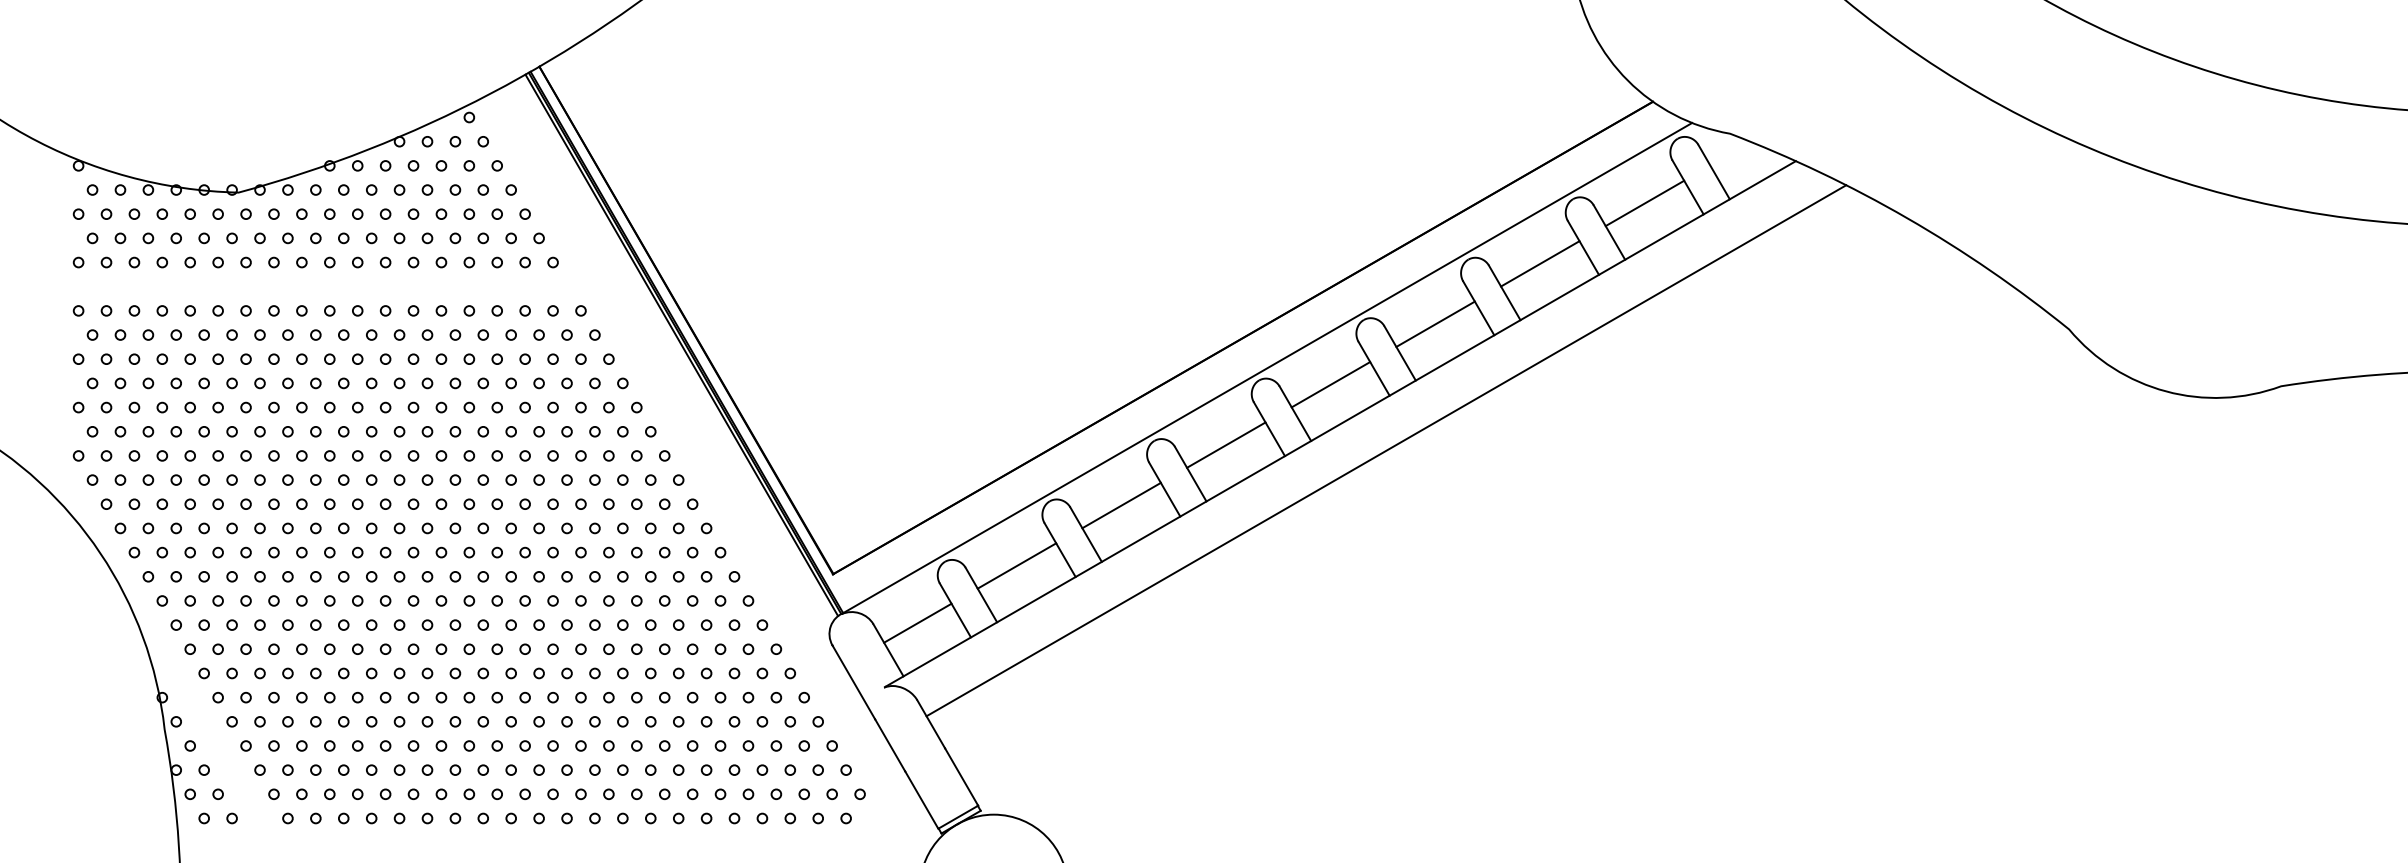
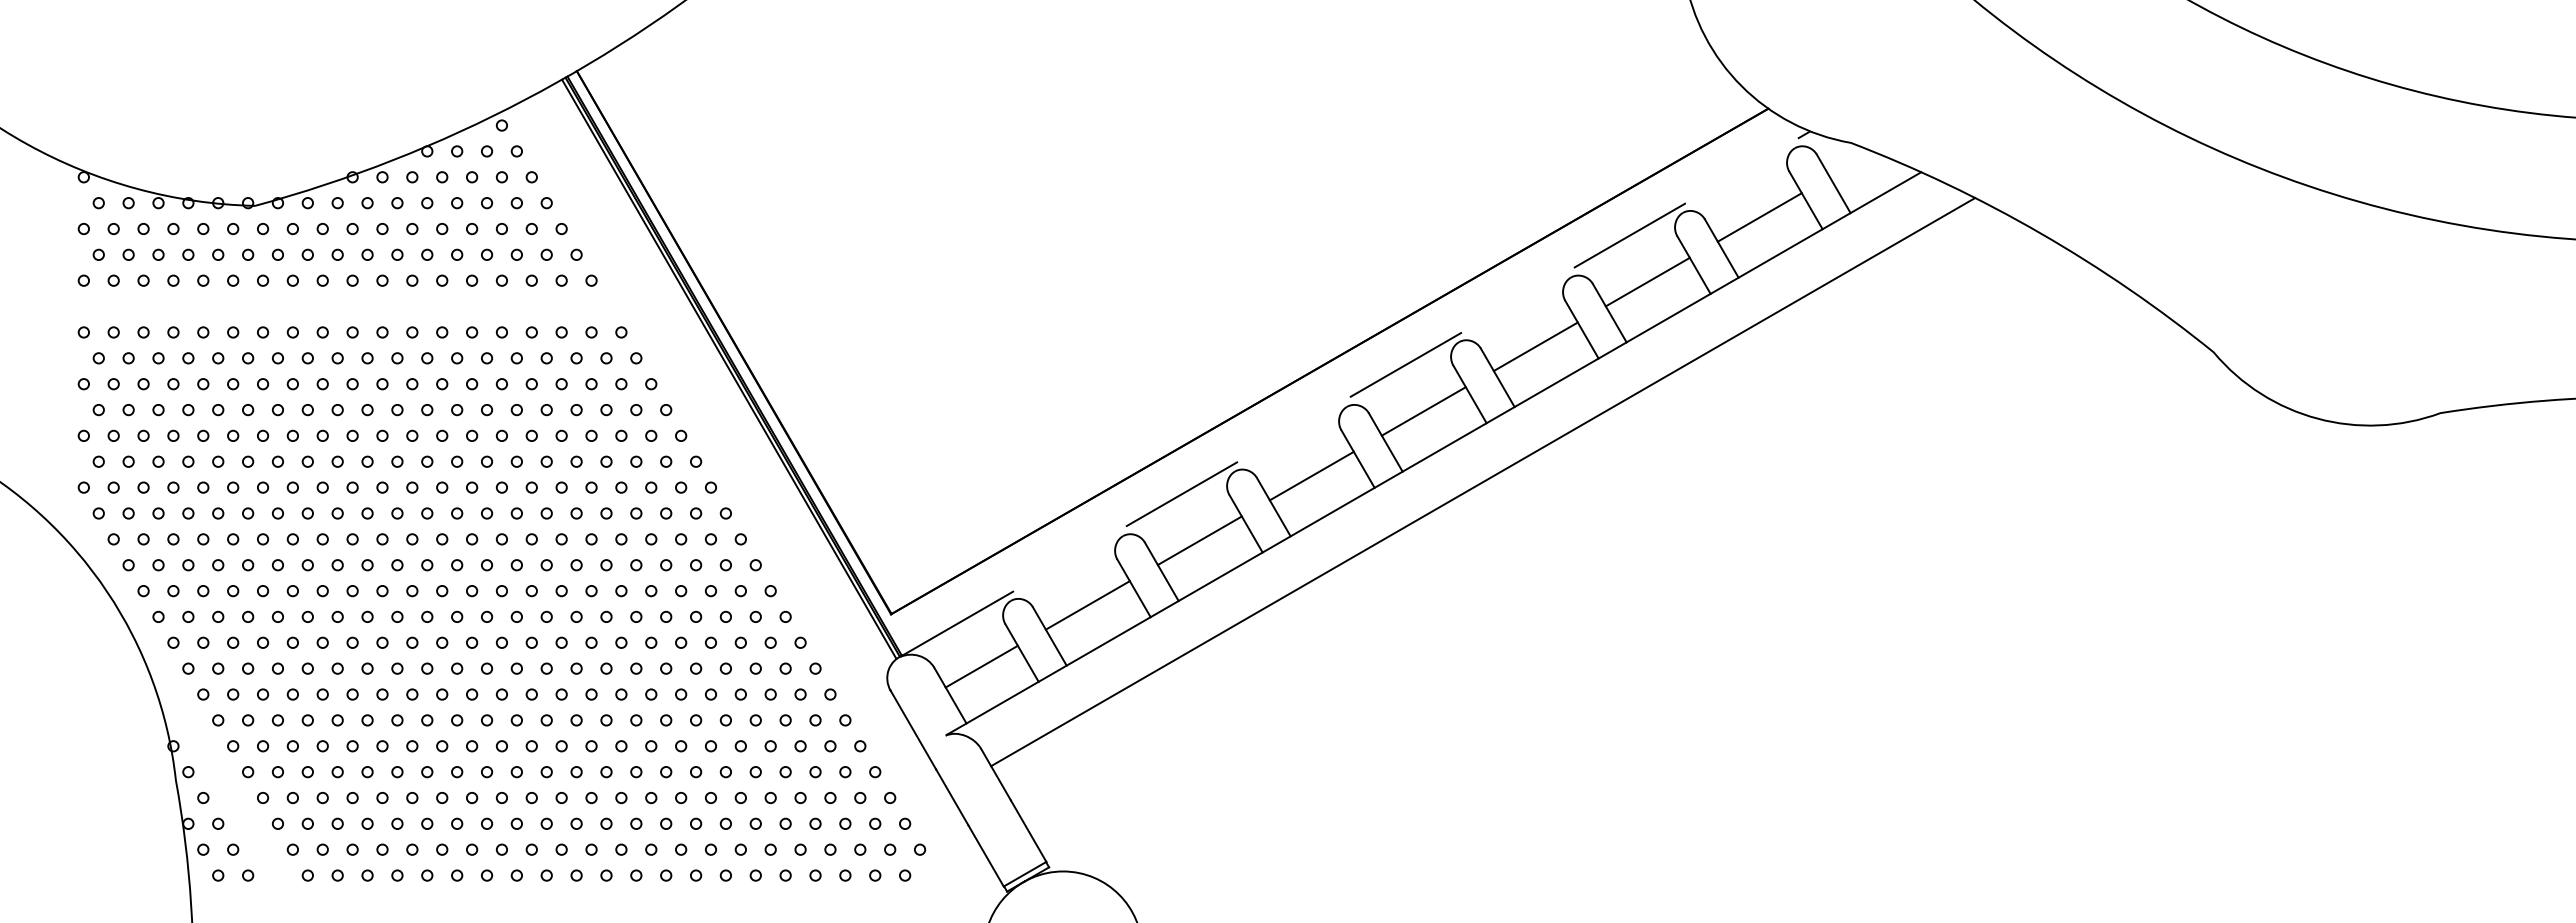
line: (1268, 367) -> (1356, 393), solid -> dashed

